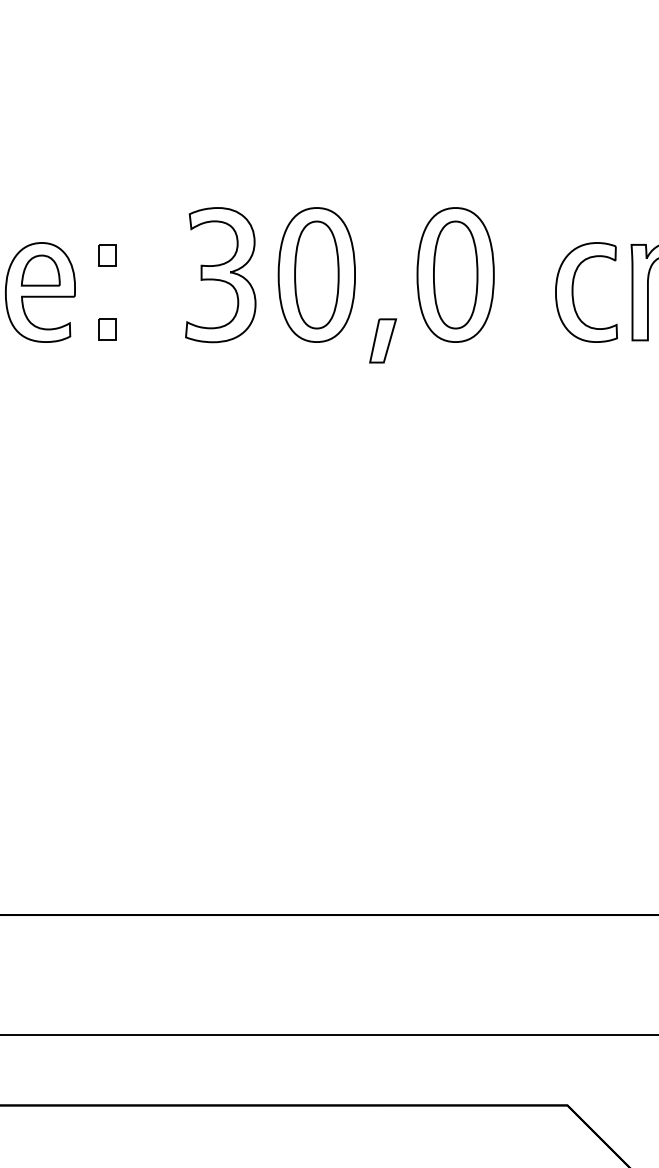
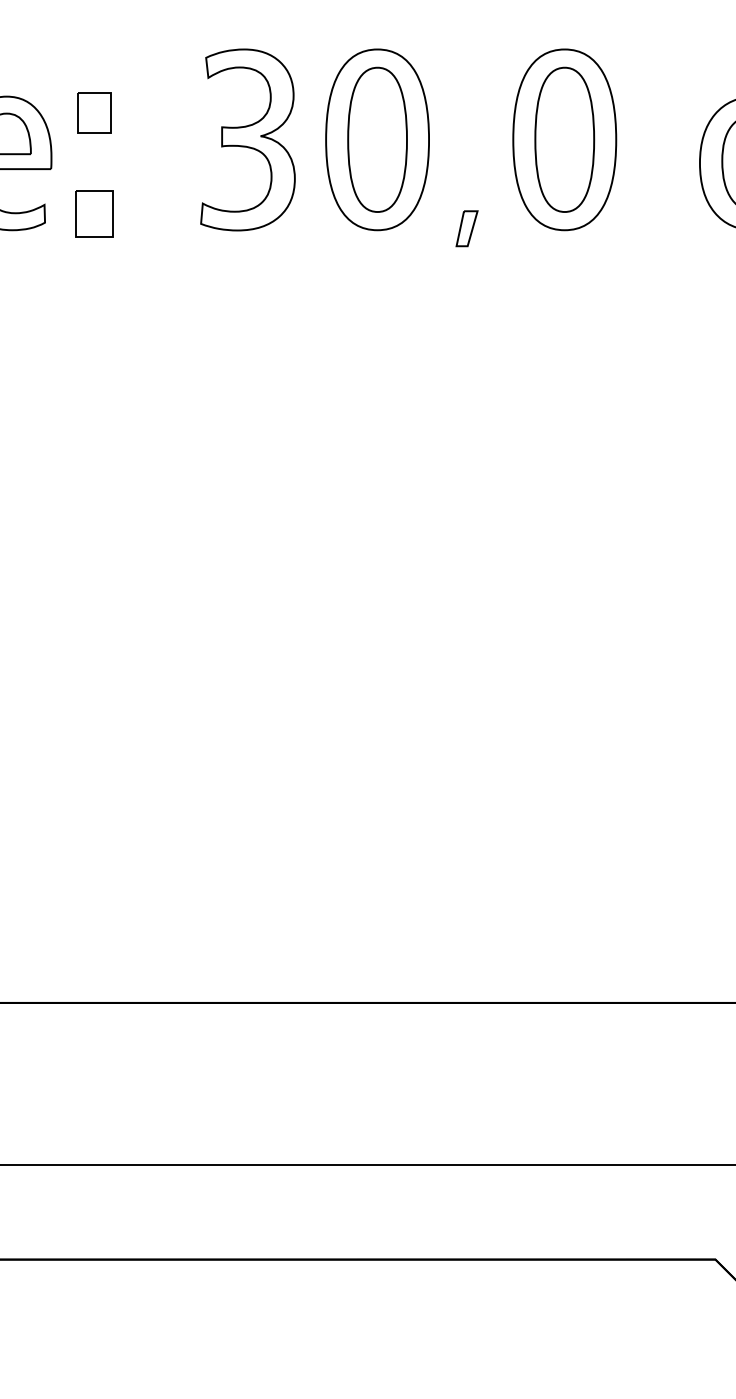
part: (107, 255) -> (95, 113), size x1.4
part: (107, 329) -> (95, 213), size x1.6
part: (383, 340) -> (467, 228), size x0.6

